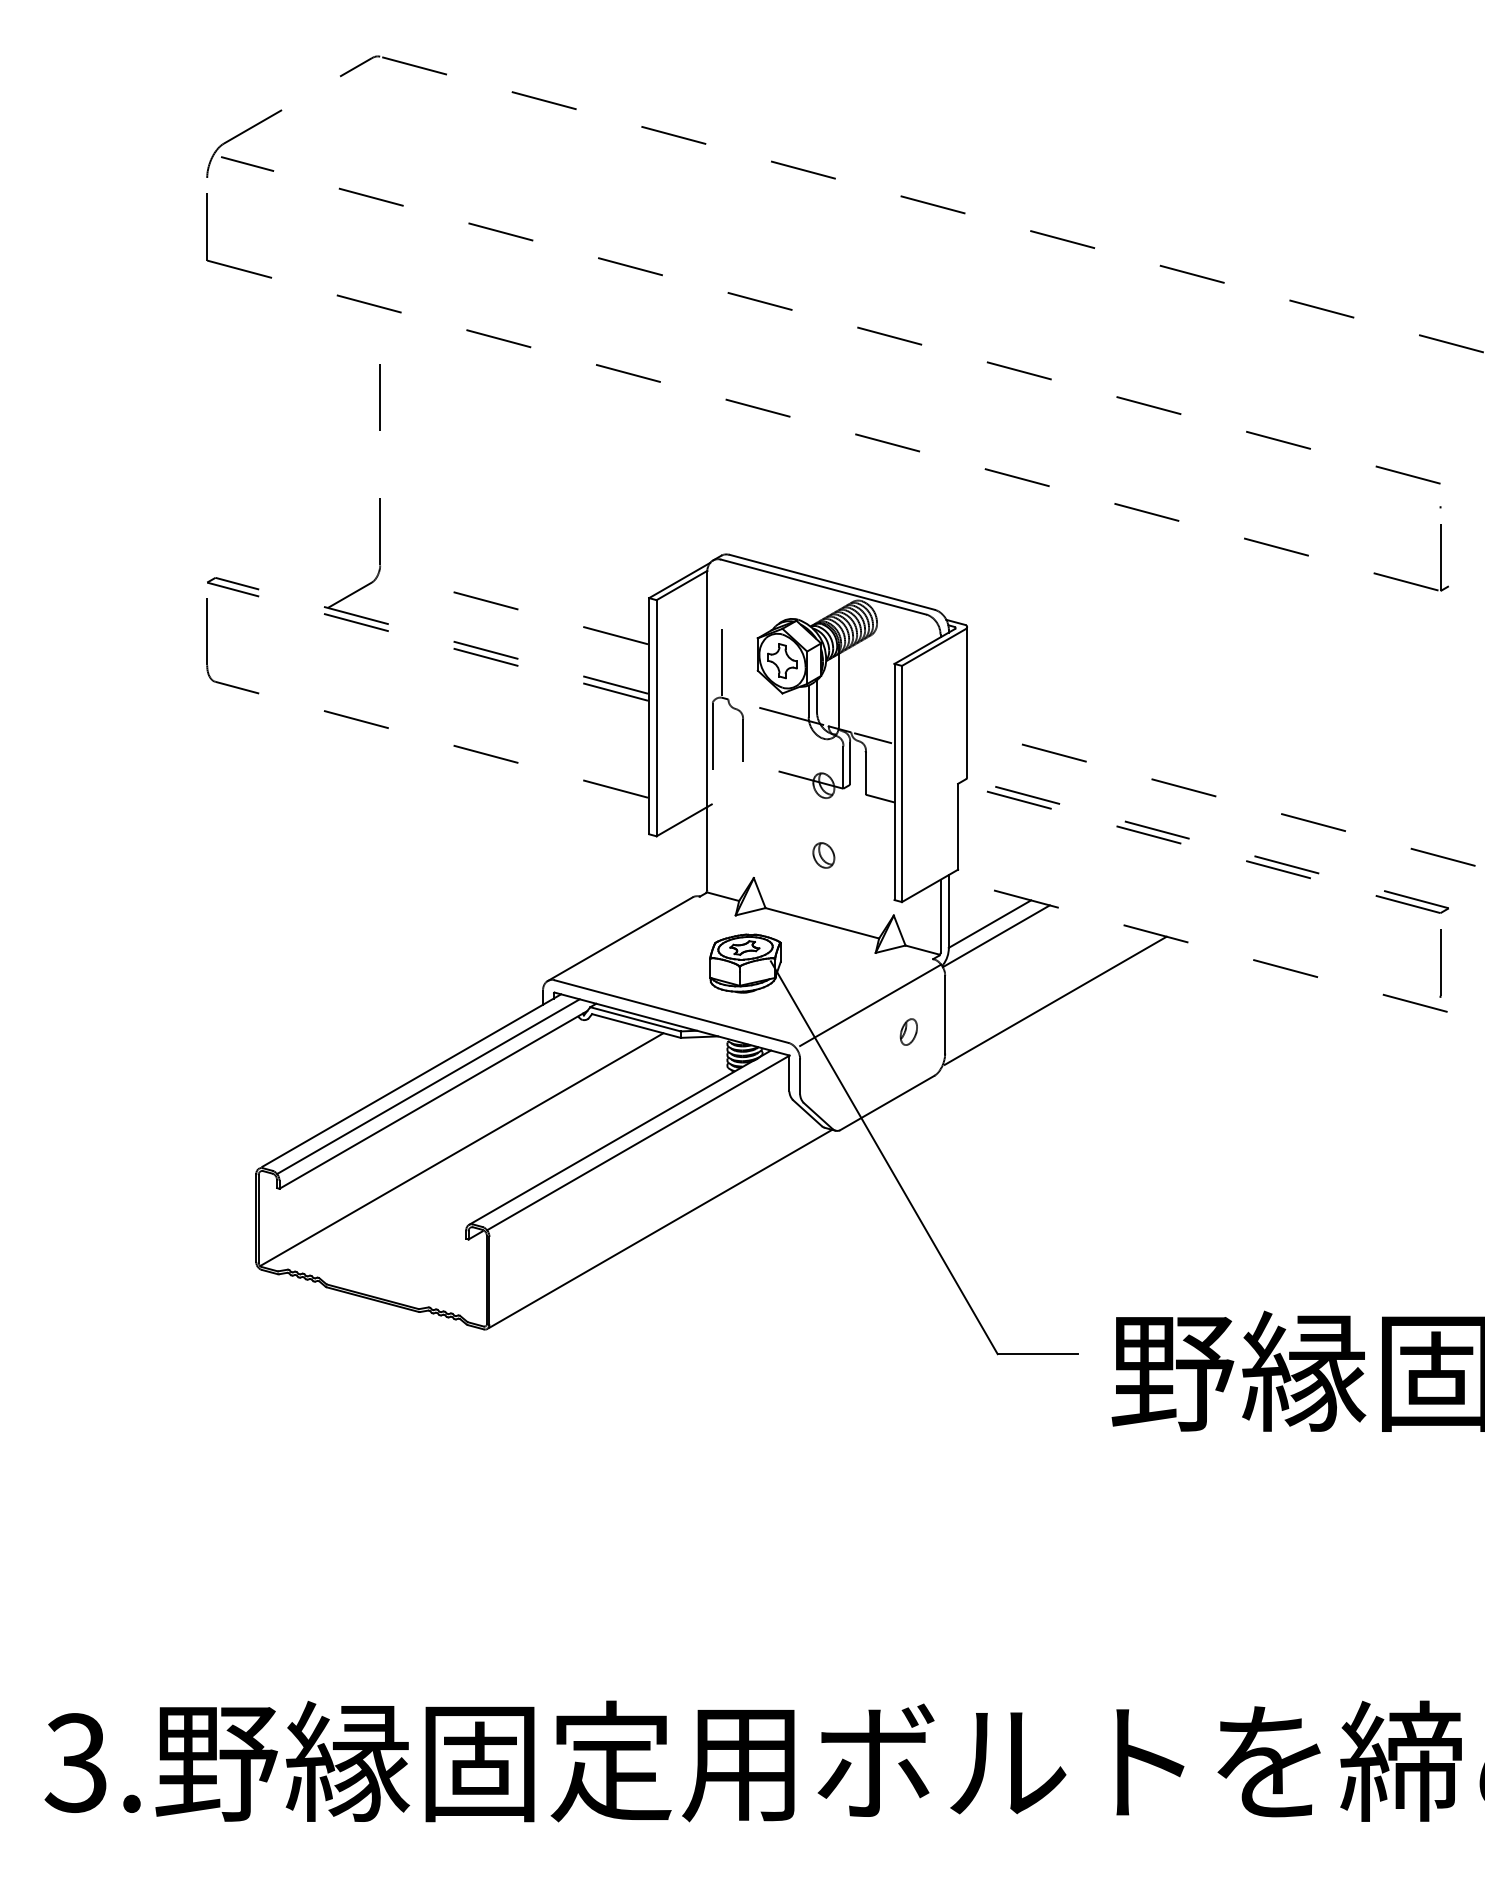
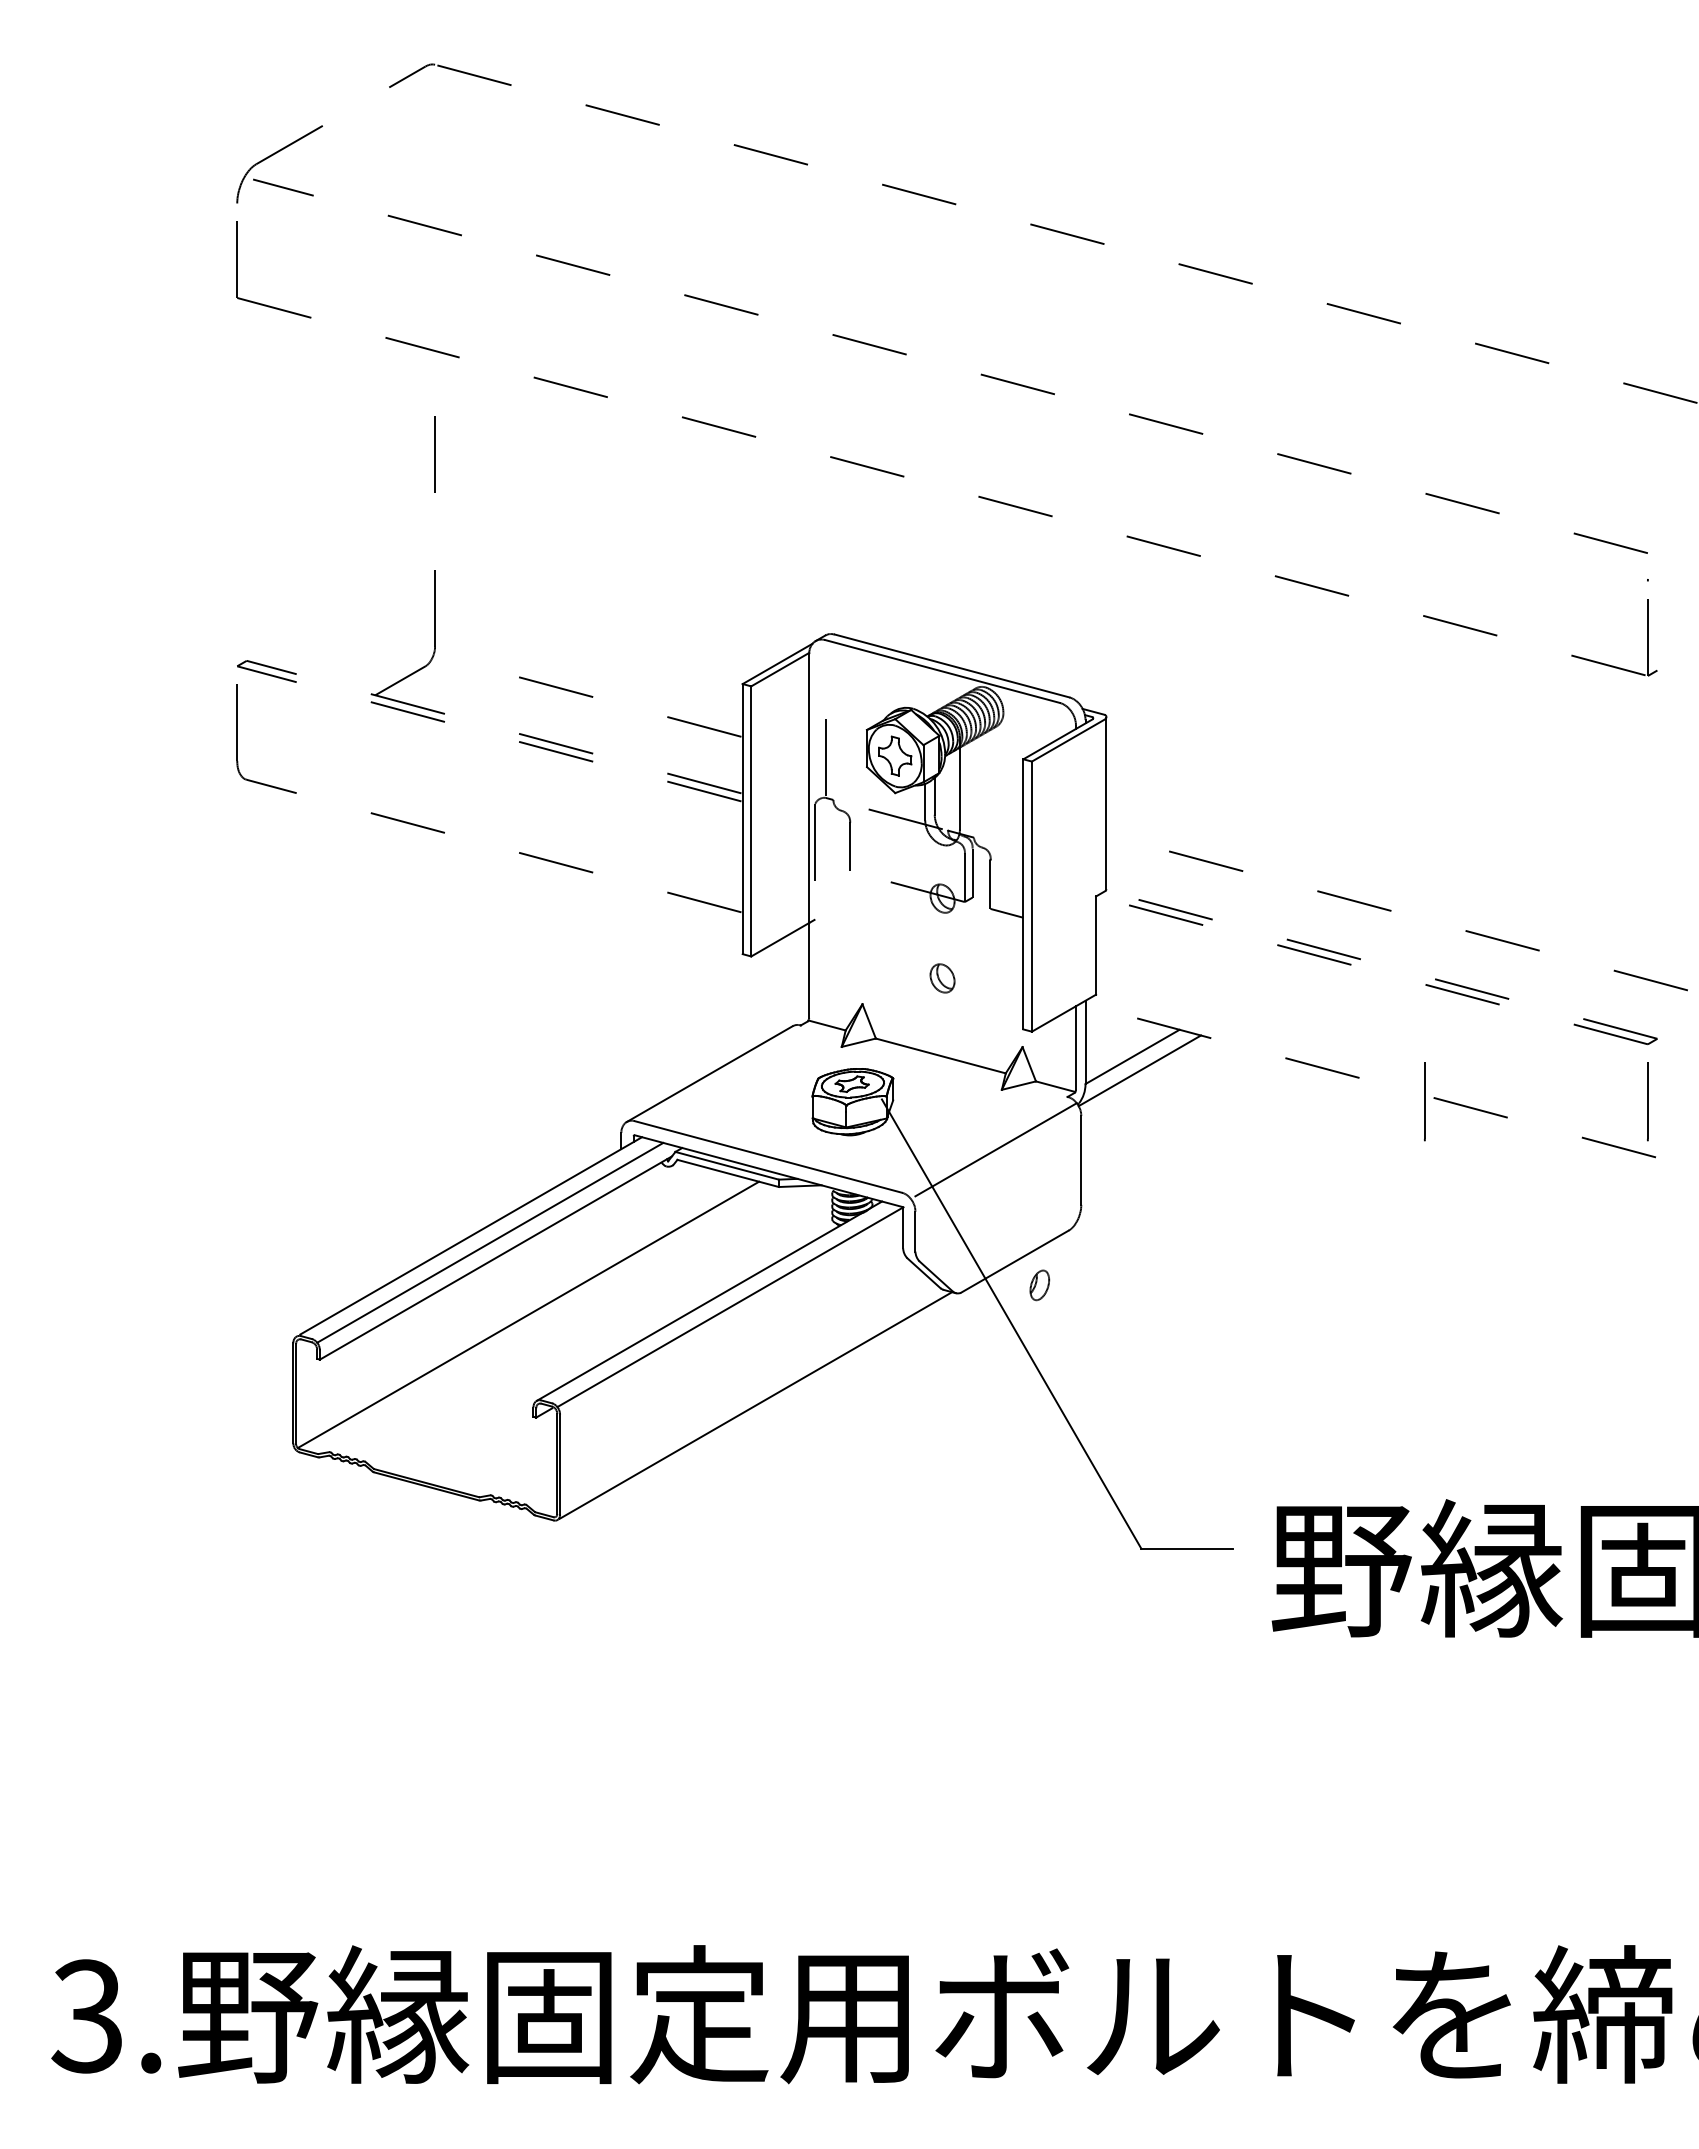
line: (872, 738) -> (998, 844), removed
line: (1245, 963) -> (1424, 1101), added
line: (1055, 1000) -> (1207, 1144), removed
part: (908, 1032) -> (1039, 1285), moved

